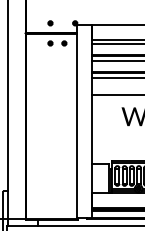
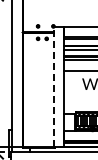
line: (76, 122) -> (54, 87), solid -> dashed

